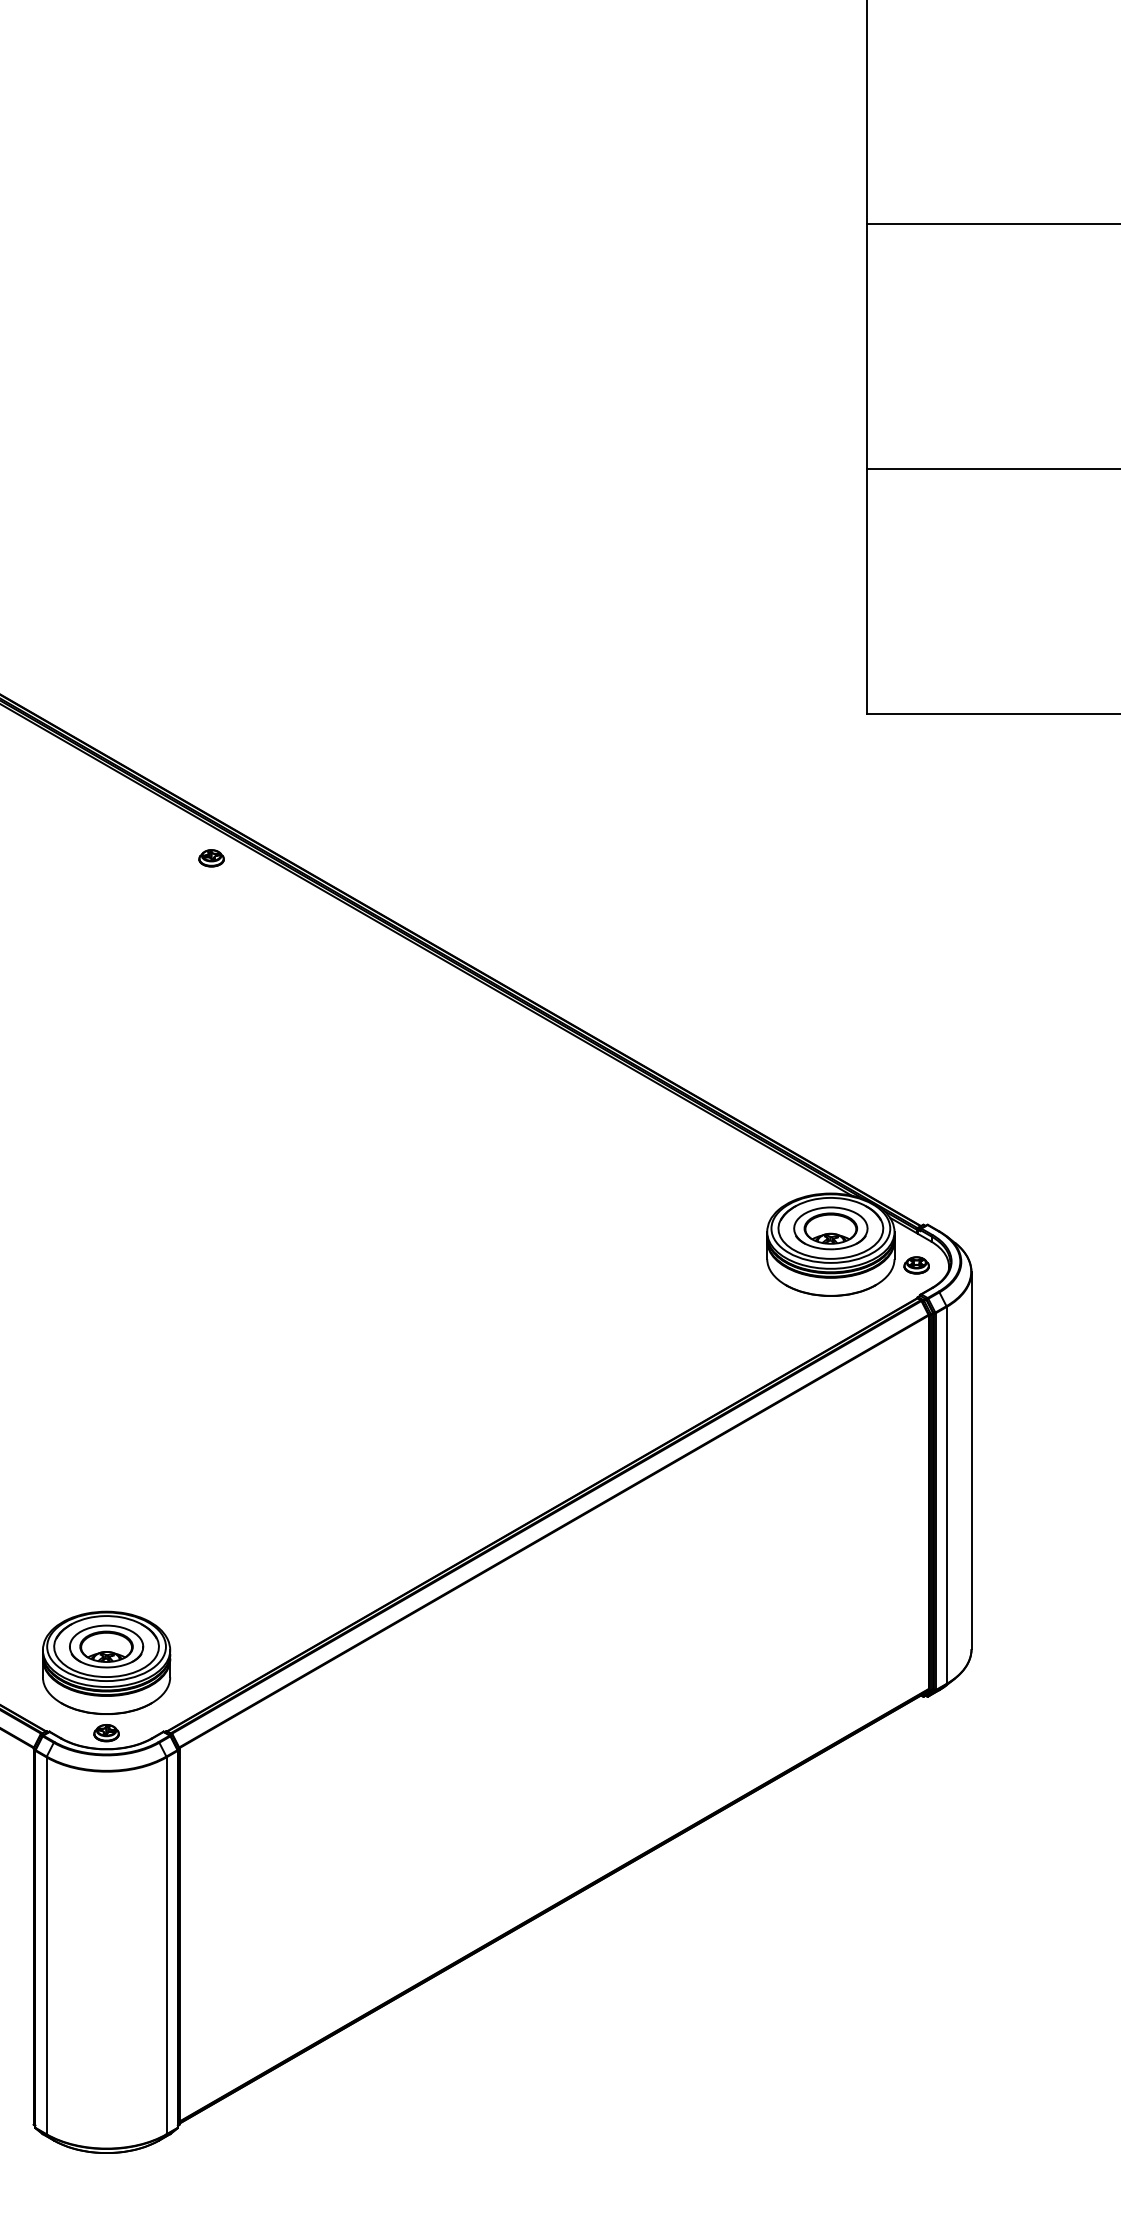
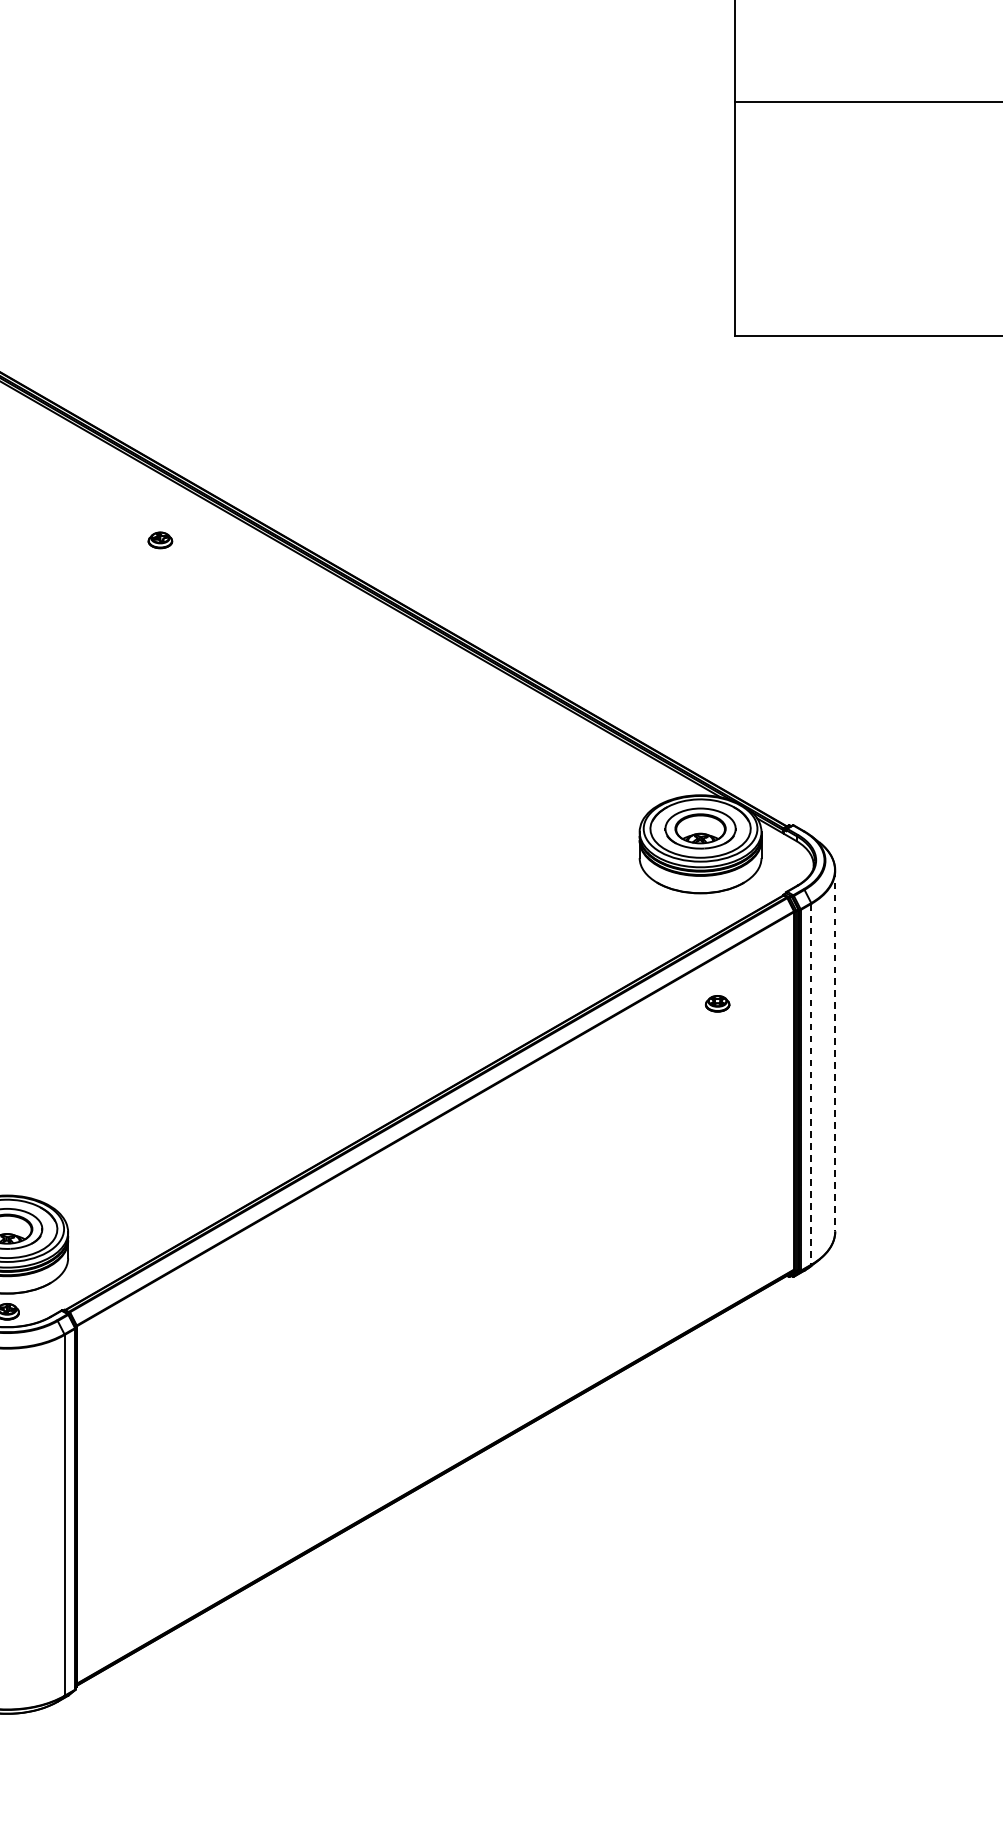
part: (211, 858) -> (160, 540), moved
part: (916, 1265) -> (717, 1003), moved
line: (971, 1461) -> (835, 1051), solid -> dashed
line: (946, 1495) -> (811, 1084), solid -> dashed

